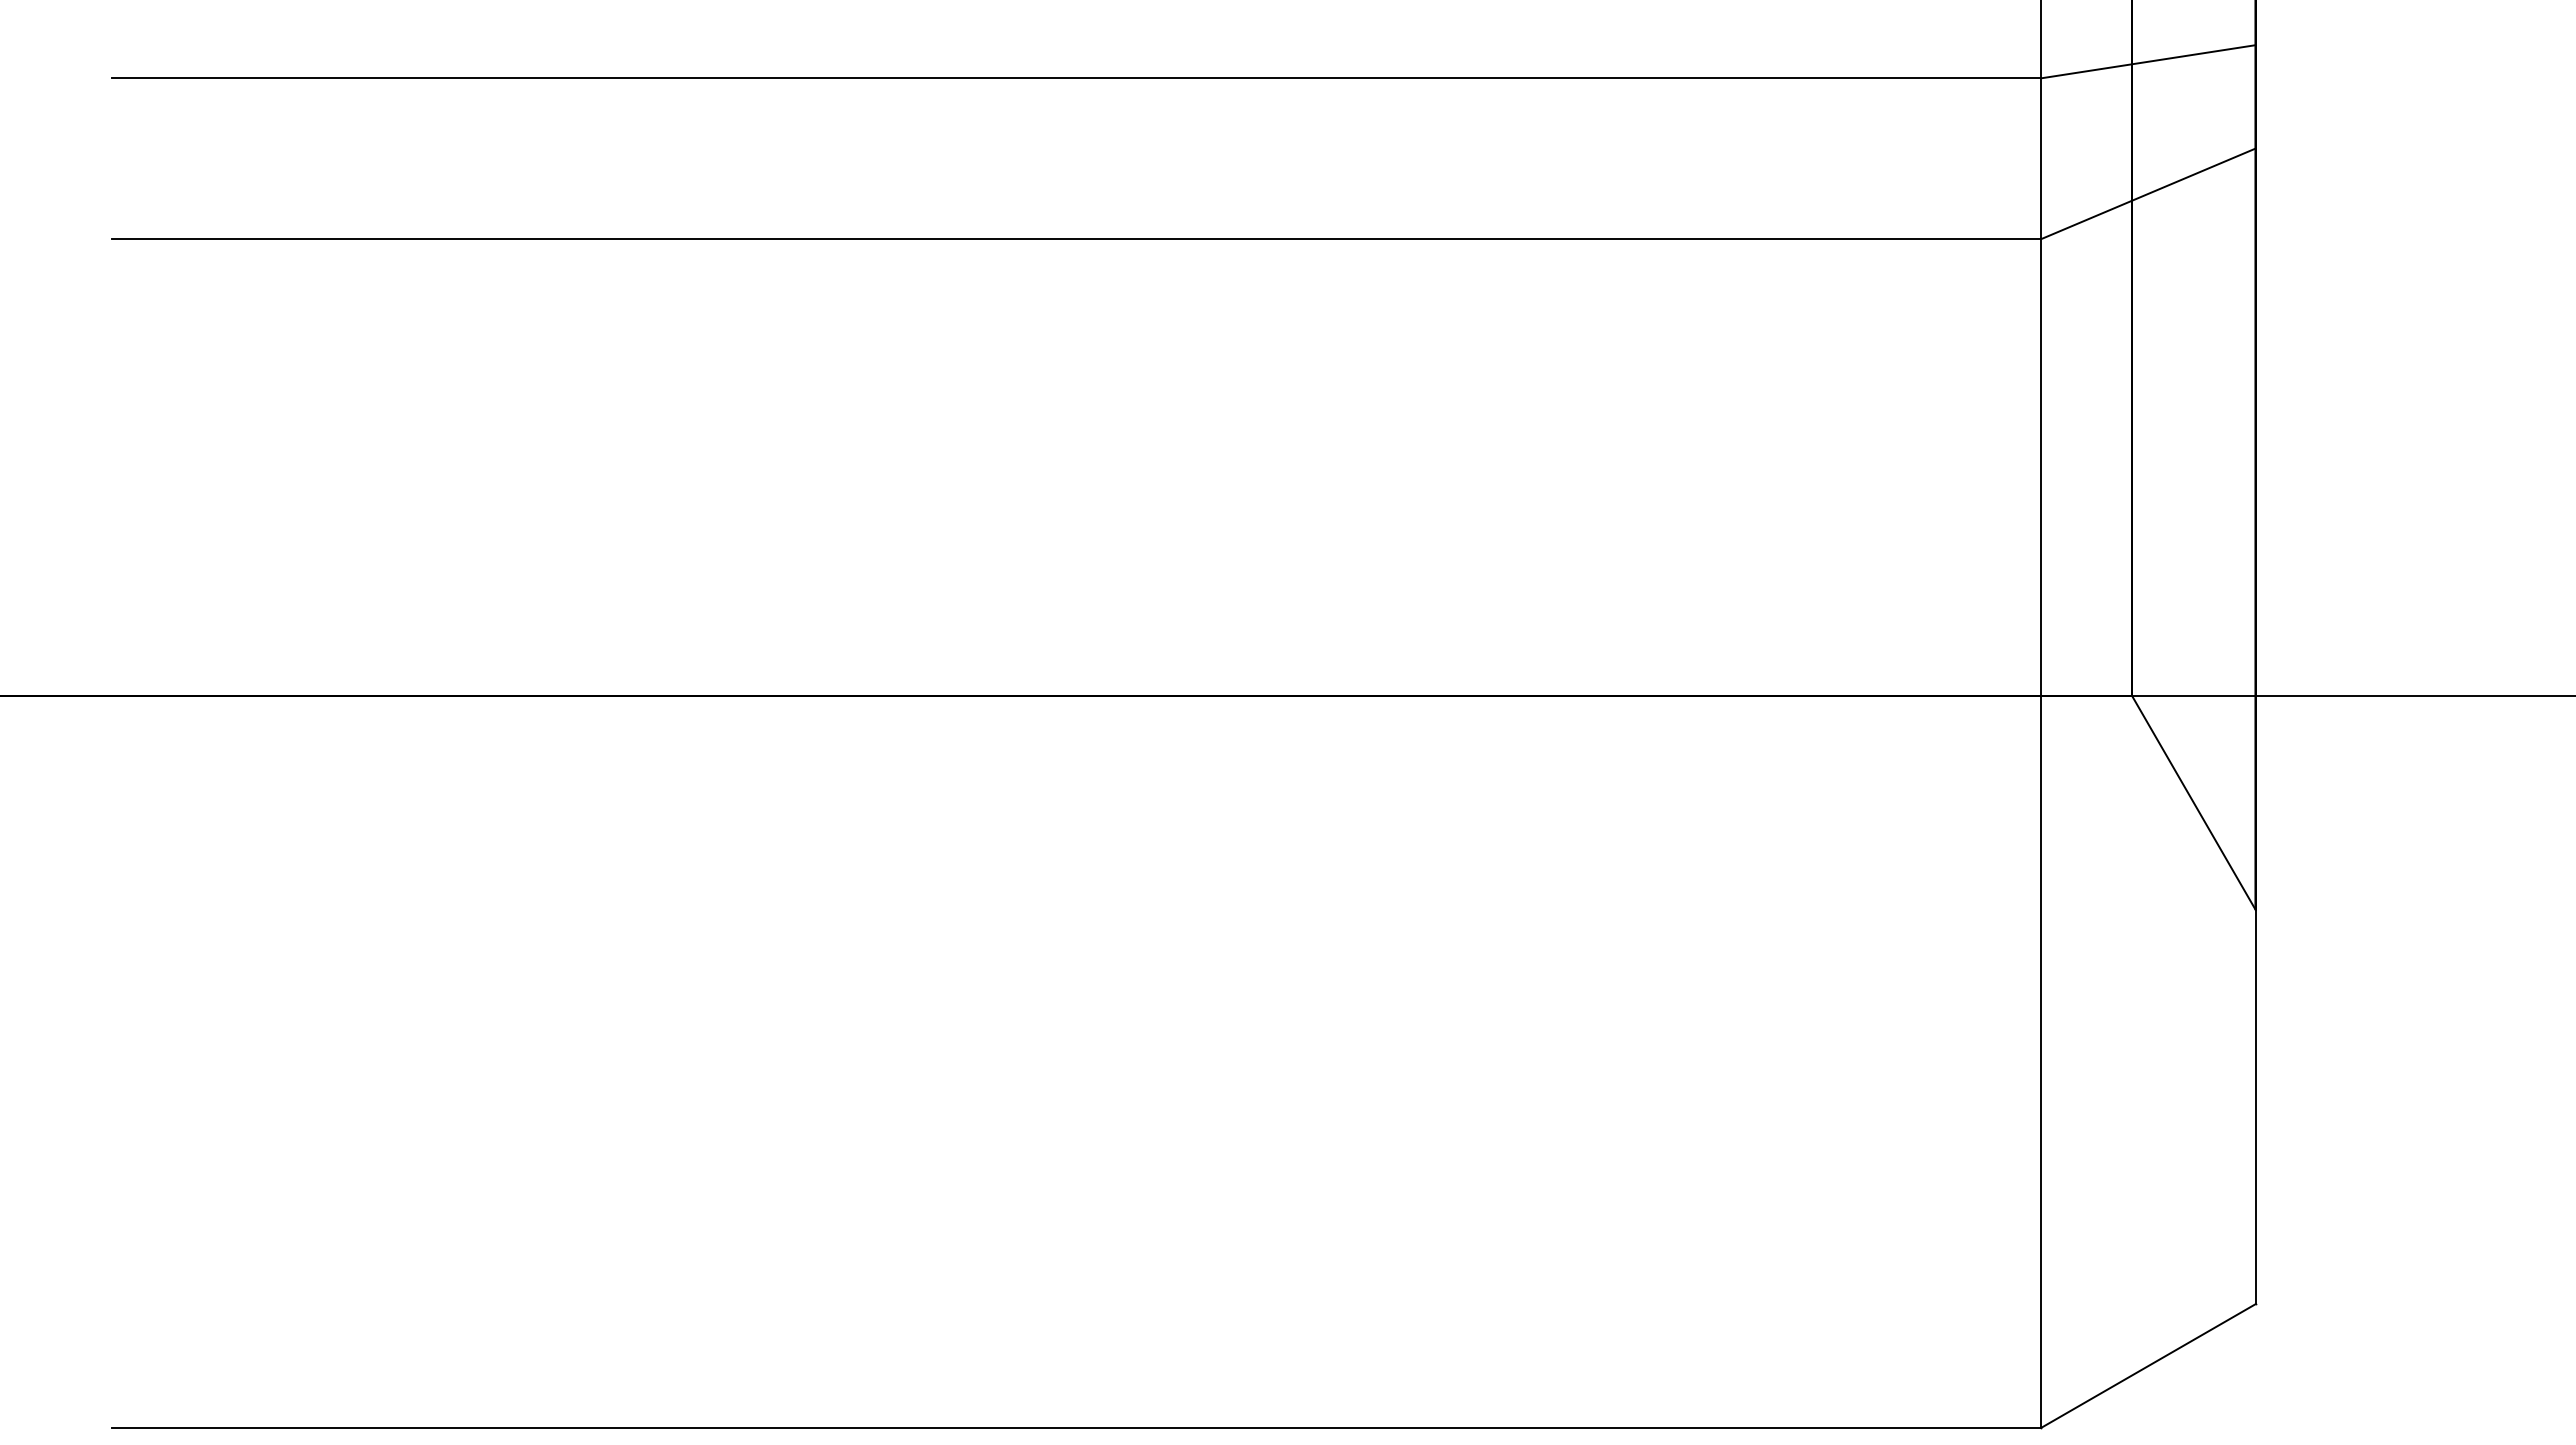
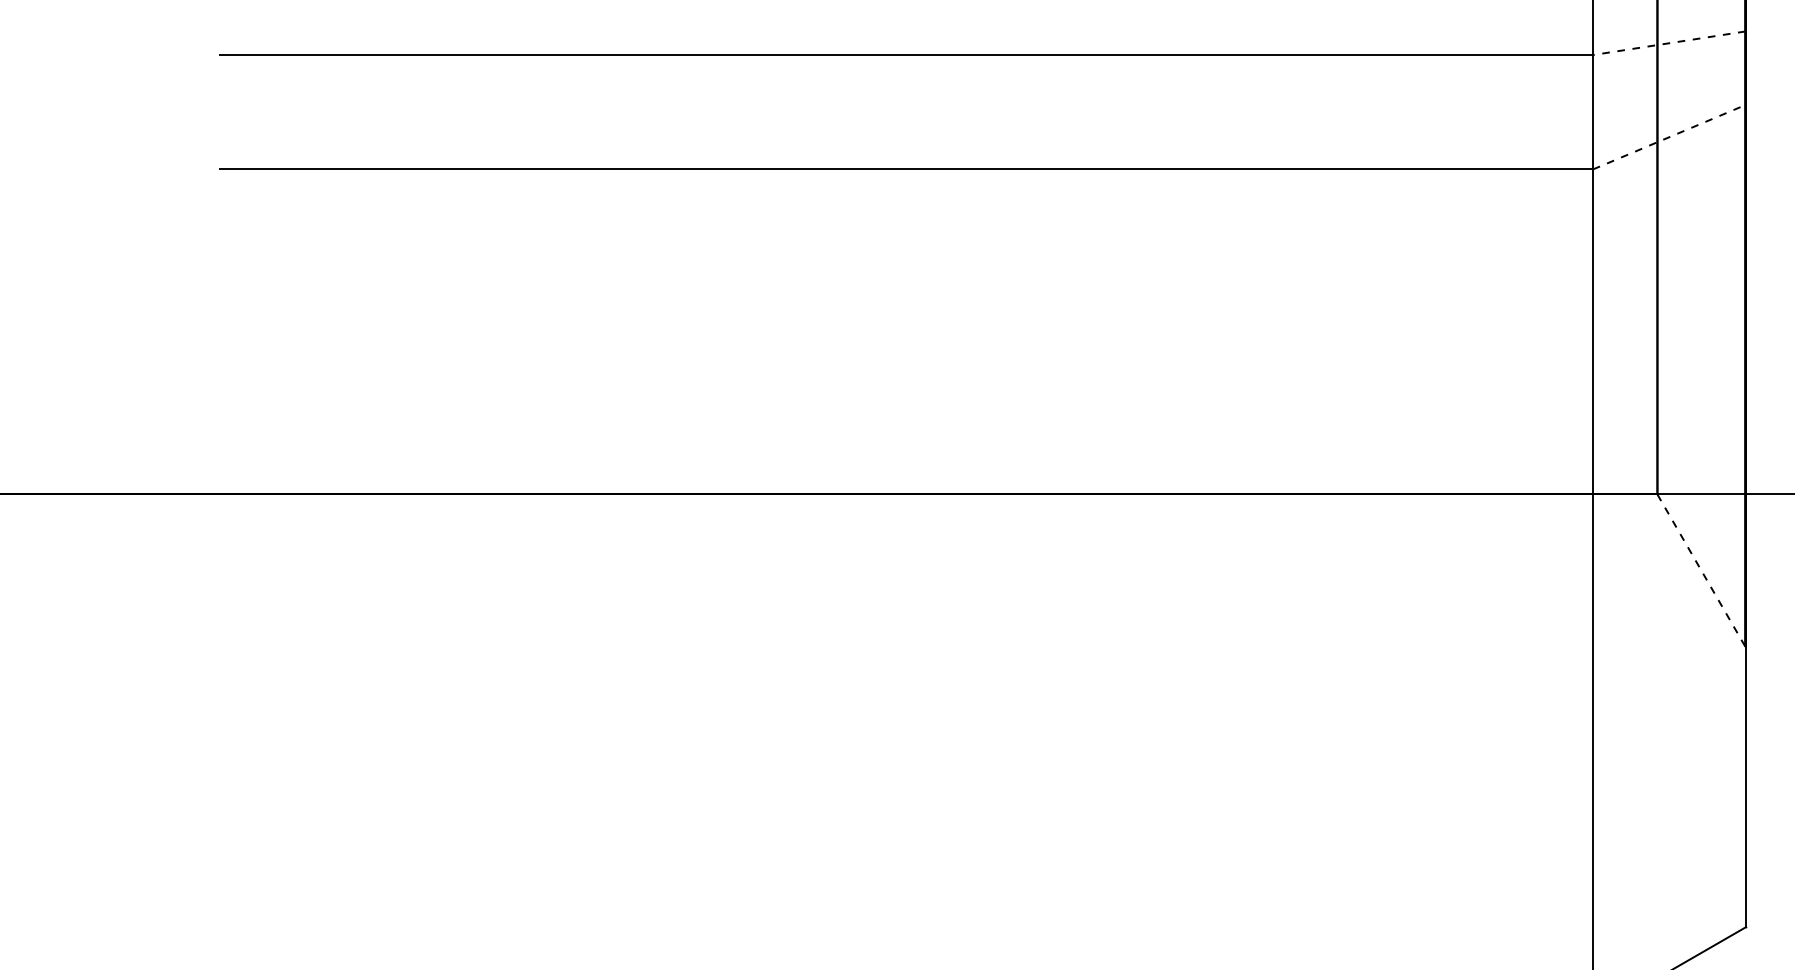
line: (2148, 61) -> (1669, 43), solid -> dashed
line: (2149, 193) -> (1669, 137), solid -> dashed
line: (2193, 802) -> (1701, 570), solid -> dashed

